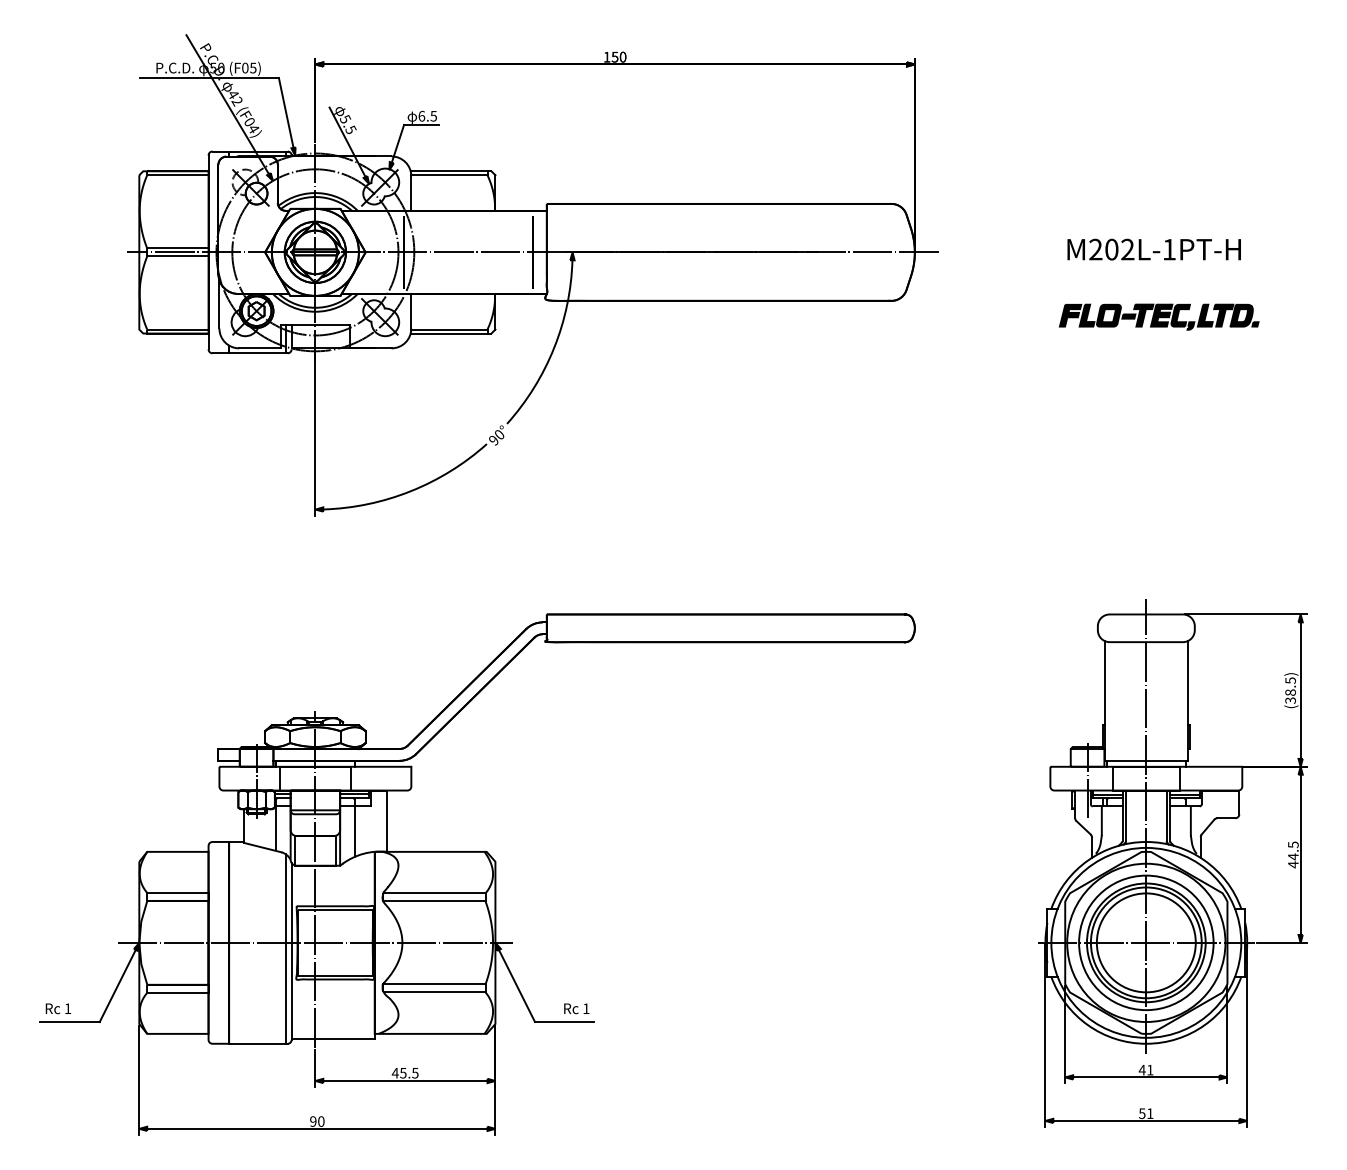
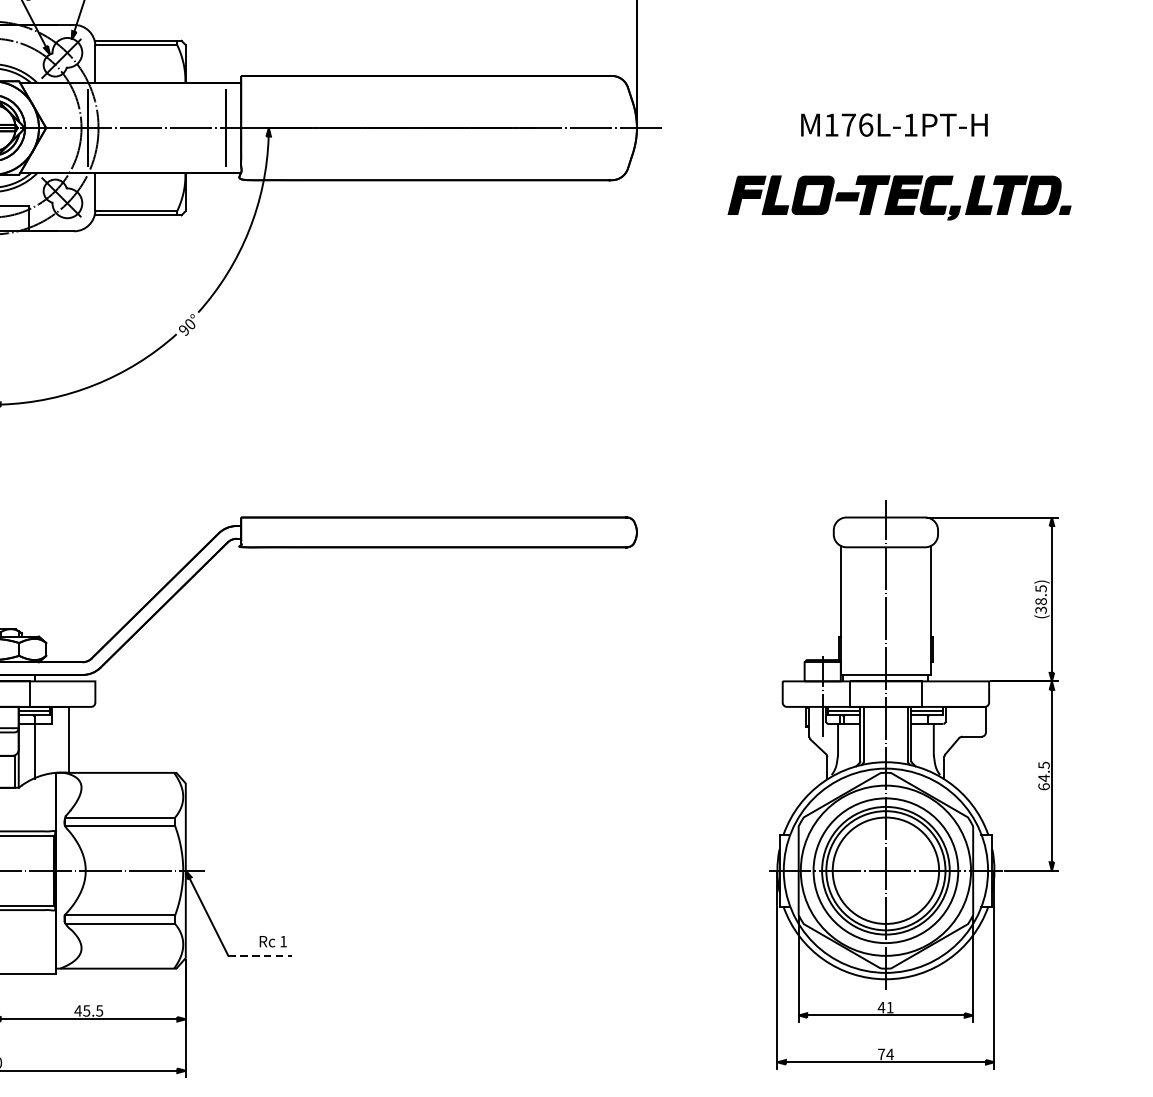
text: (1111, 249) -> (848, 124), M202L-1PT-H -> M176L-1PT-H
part: (1159, 316) -> (900, 197), size x1.6
text: (1293, 864) -> (1044, 786), 44.5 -> 64.5
line: (564, 1022) -> (260, 956), solid -> dashed
text: (1146, 1113) -> (886, 1054), 51 -> 74

